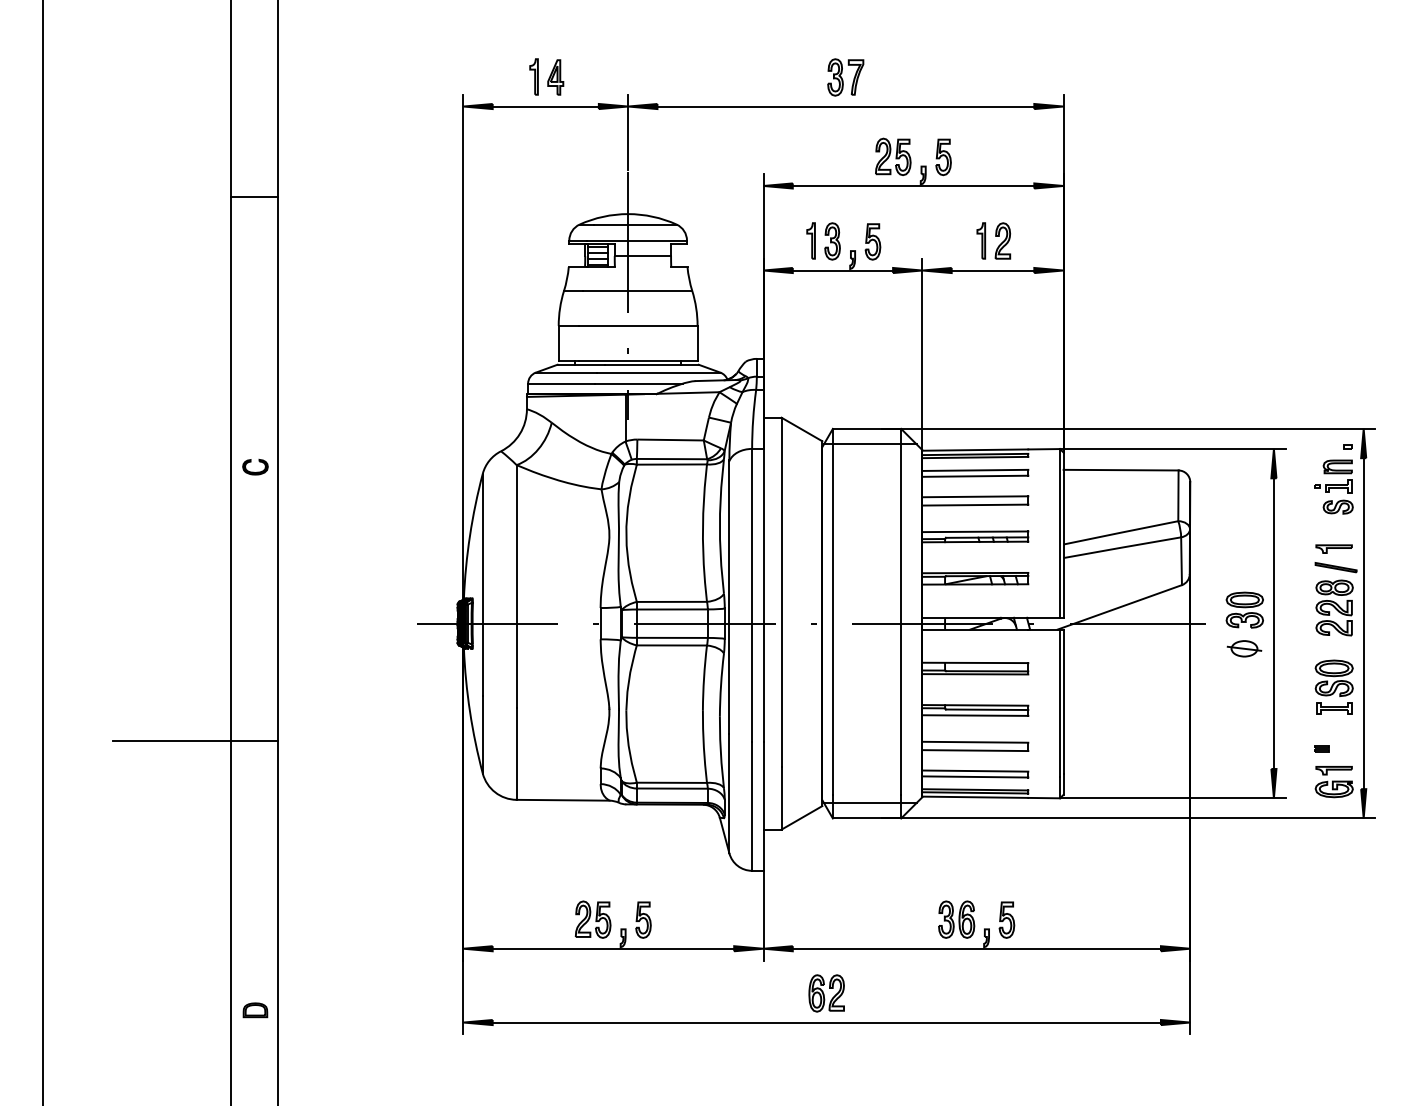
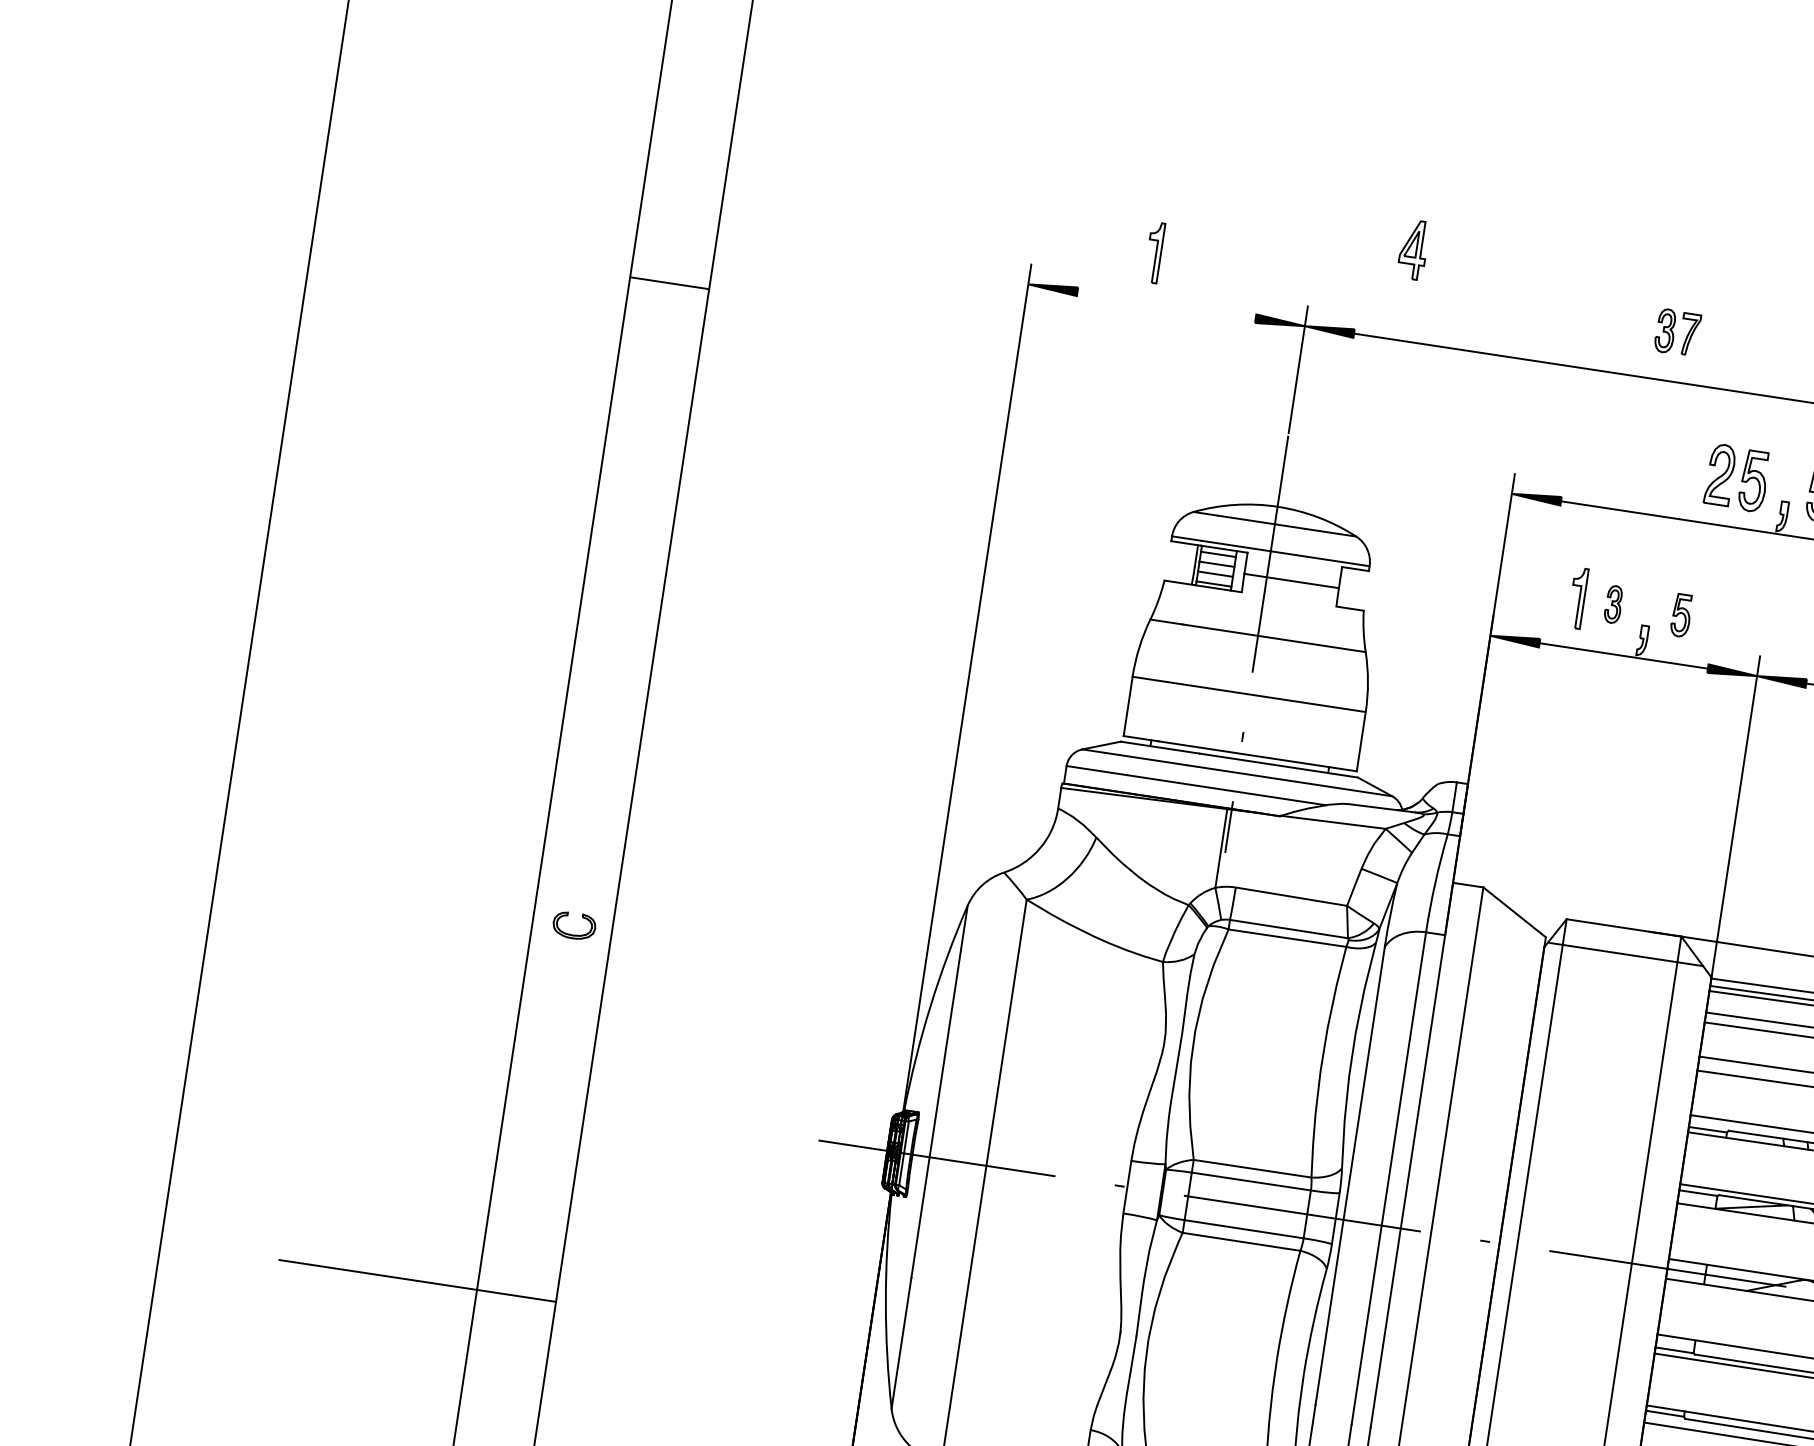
part: (555, 77) -> (1413, 249), moved
part: (845, 77) -> (1677, 332), size x0.7
line: (545, 106) -> (1166, 305), removed
line: (253, 197) -> (668, 283), moved
part: (832, 241) -> (1613, 604), size x0.6
part: (872, 241) -> (1680, 614), size x0.7
part: (255, 467) -> (574, 926), moved

